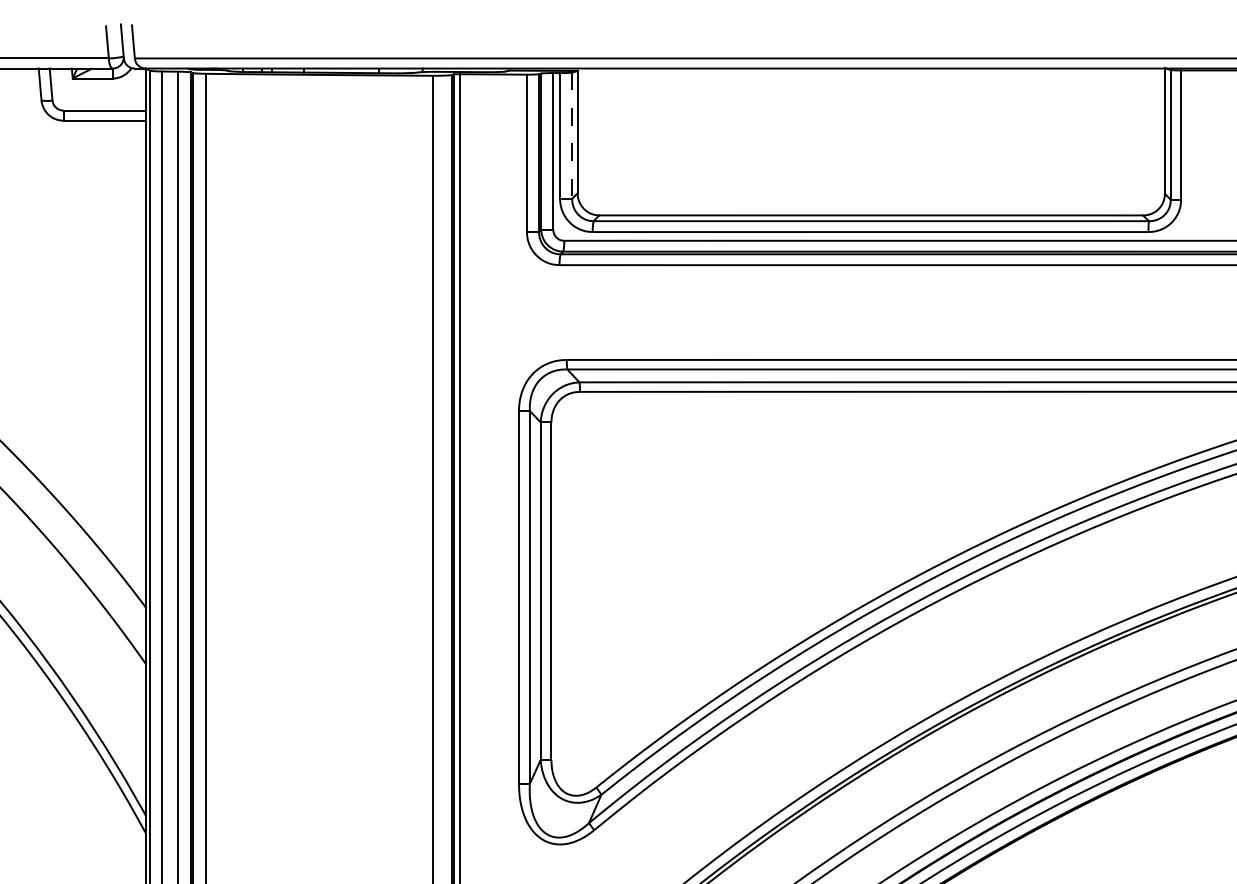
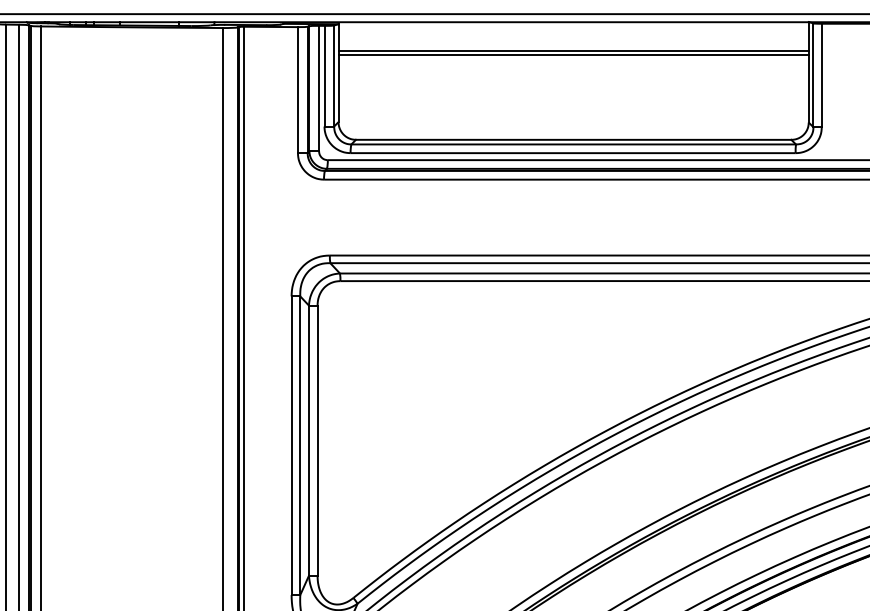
line: (870, 104) -> (573, 51), added
line: (870, 109) -> (573, 55), added
line: (572, 136) -> (334, 76), dashed -> solid

